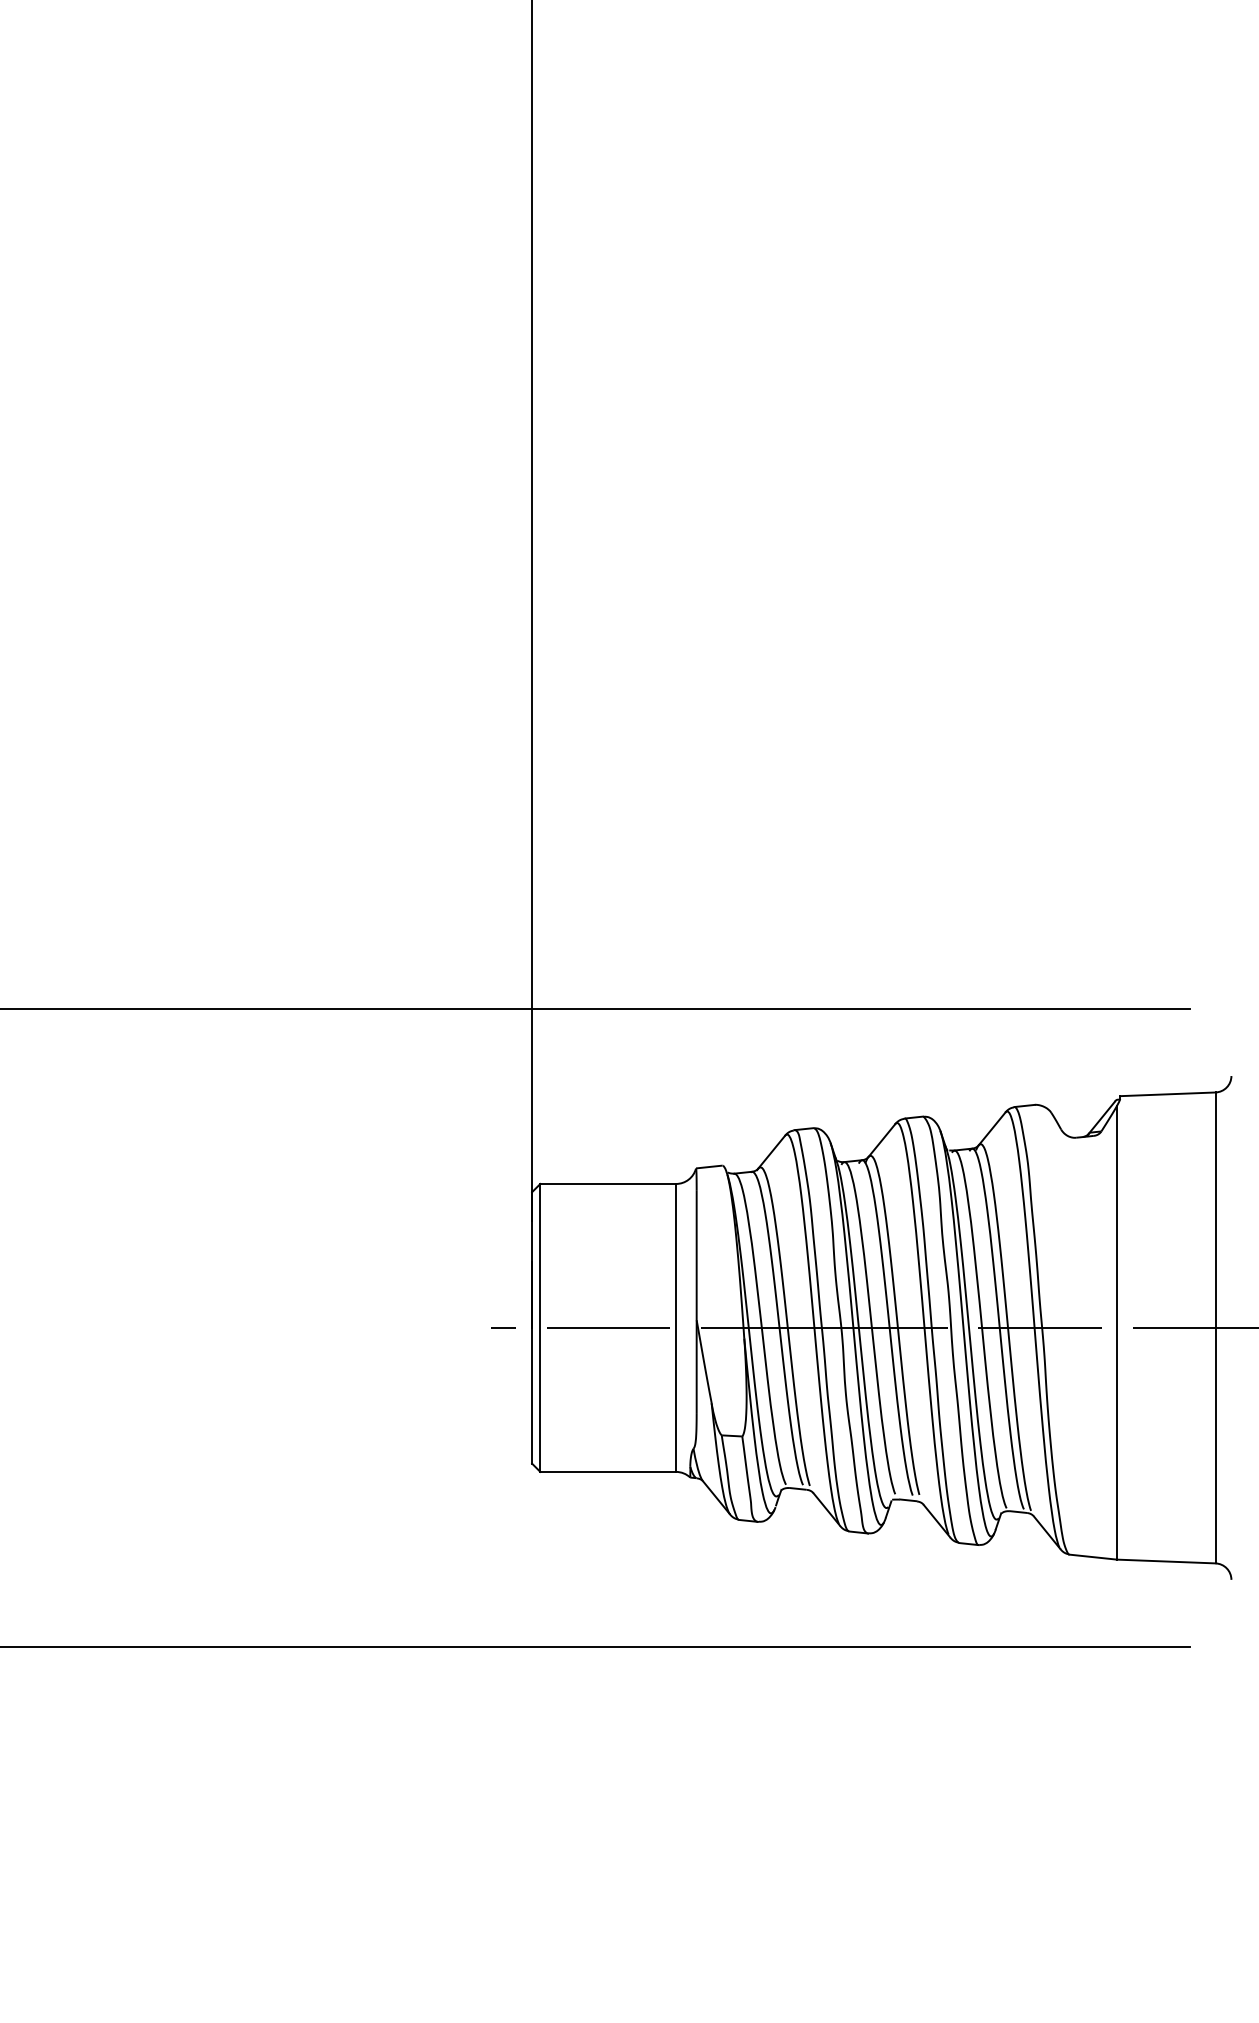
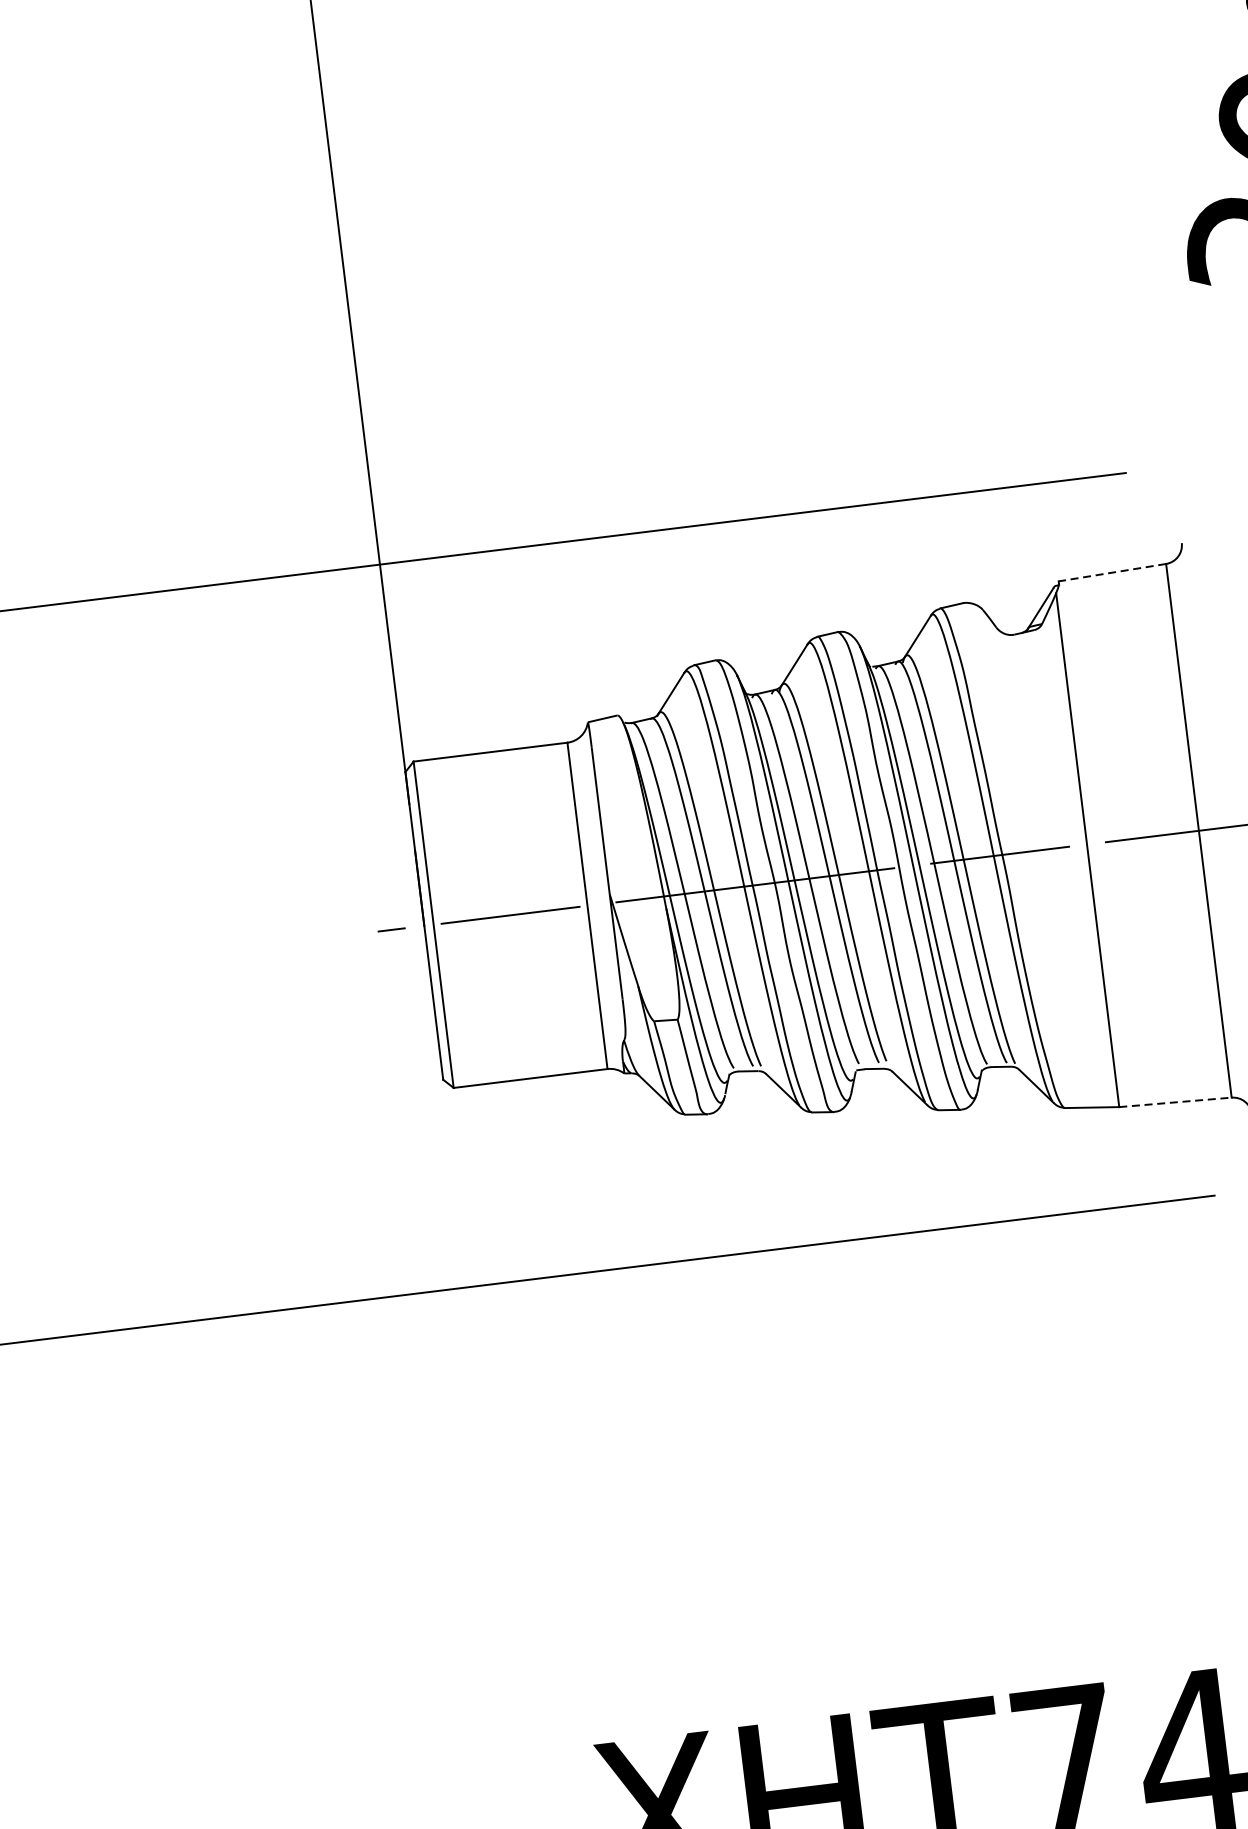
line: (1167, 1094) -> (1111, 572), solid -> dashed
line: (1166, 1561) -> (1175, 1102), solid -> dashed

